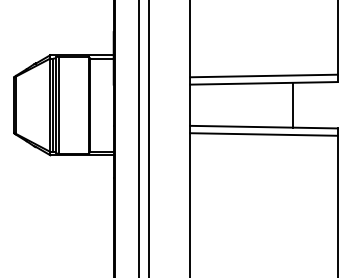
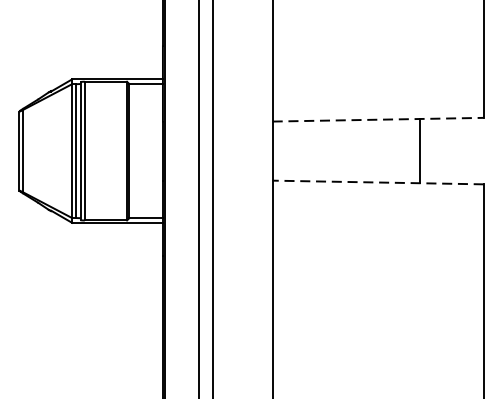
line: (263, 75) -> (377, 108), removed
line: (263, 83) -> (377, 119), solid -> dashed
line: (263, 127) -> (377, 183), solid -> dashed
line: (263, 134) -> (377, 193), removed

